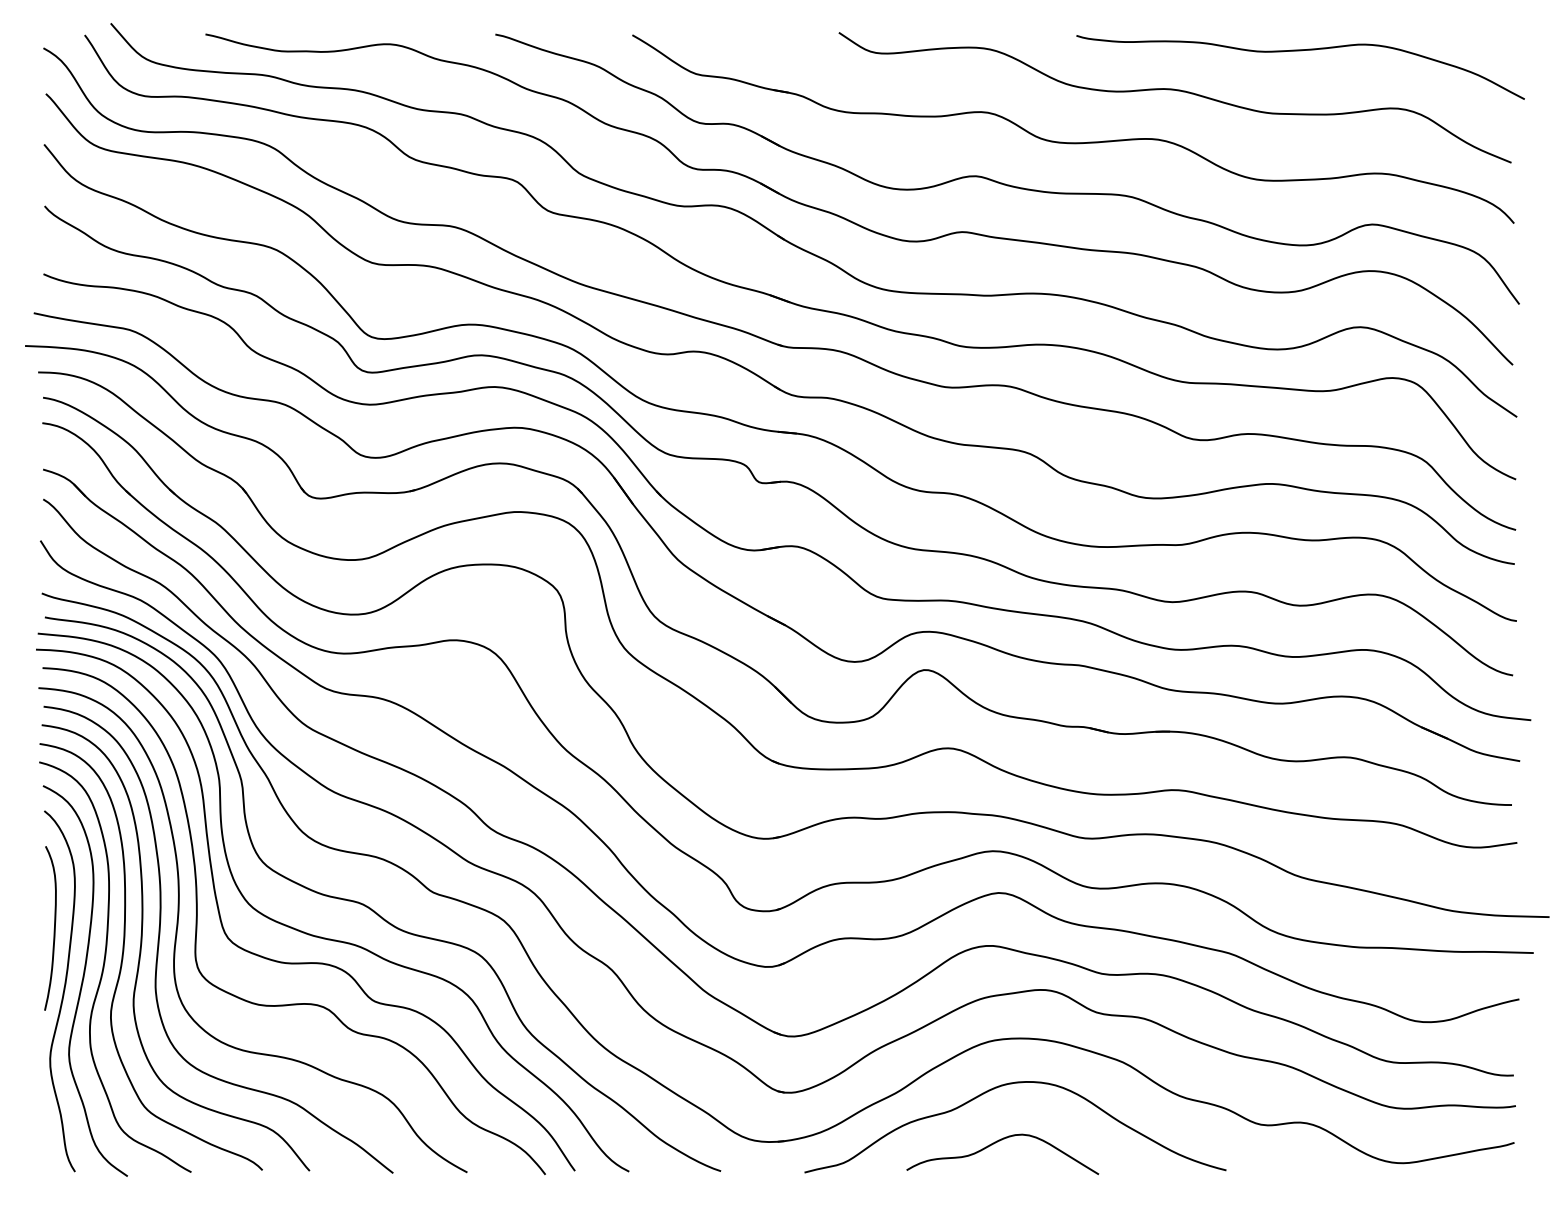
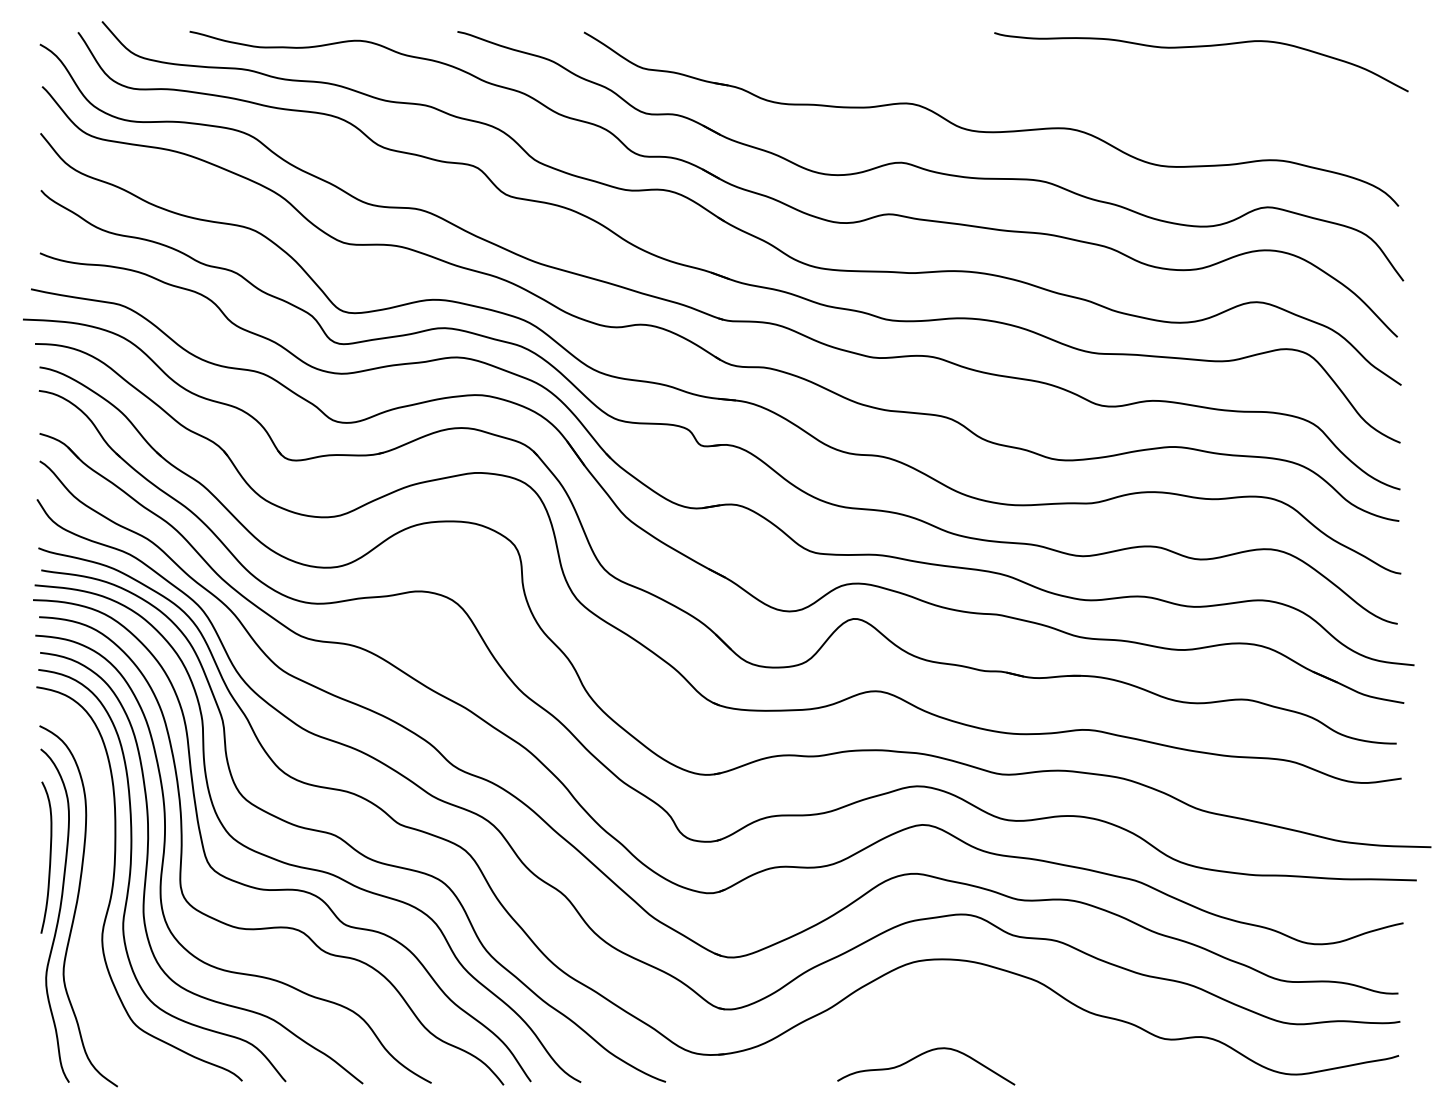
curve: (1177, 91) -> (1087, 84), removed
curve: (105, 963) -> (97, 890), removed
curve: (1006, 1085) -> (929, 1002), removed

